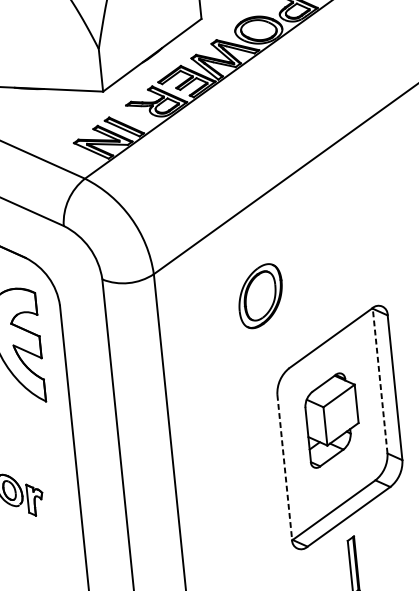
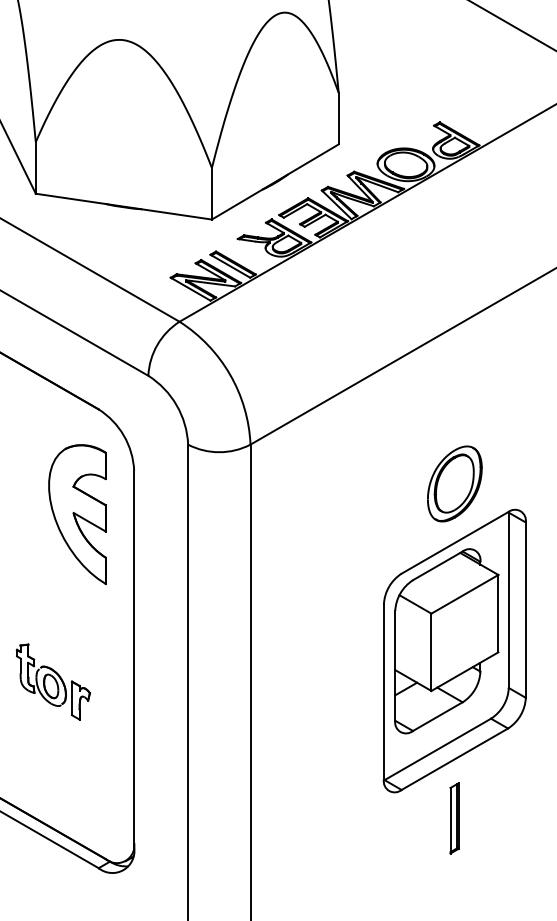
part: (260, 295) -> (454, 483), moved
line: (379, 381) -> (508, 600), dashed -> solid
part: (332, 420) -> (446, 641), size x1.67
line: (284, 467) -> (383, 692), dashed -> solid

